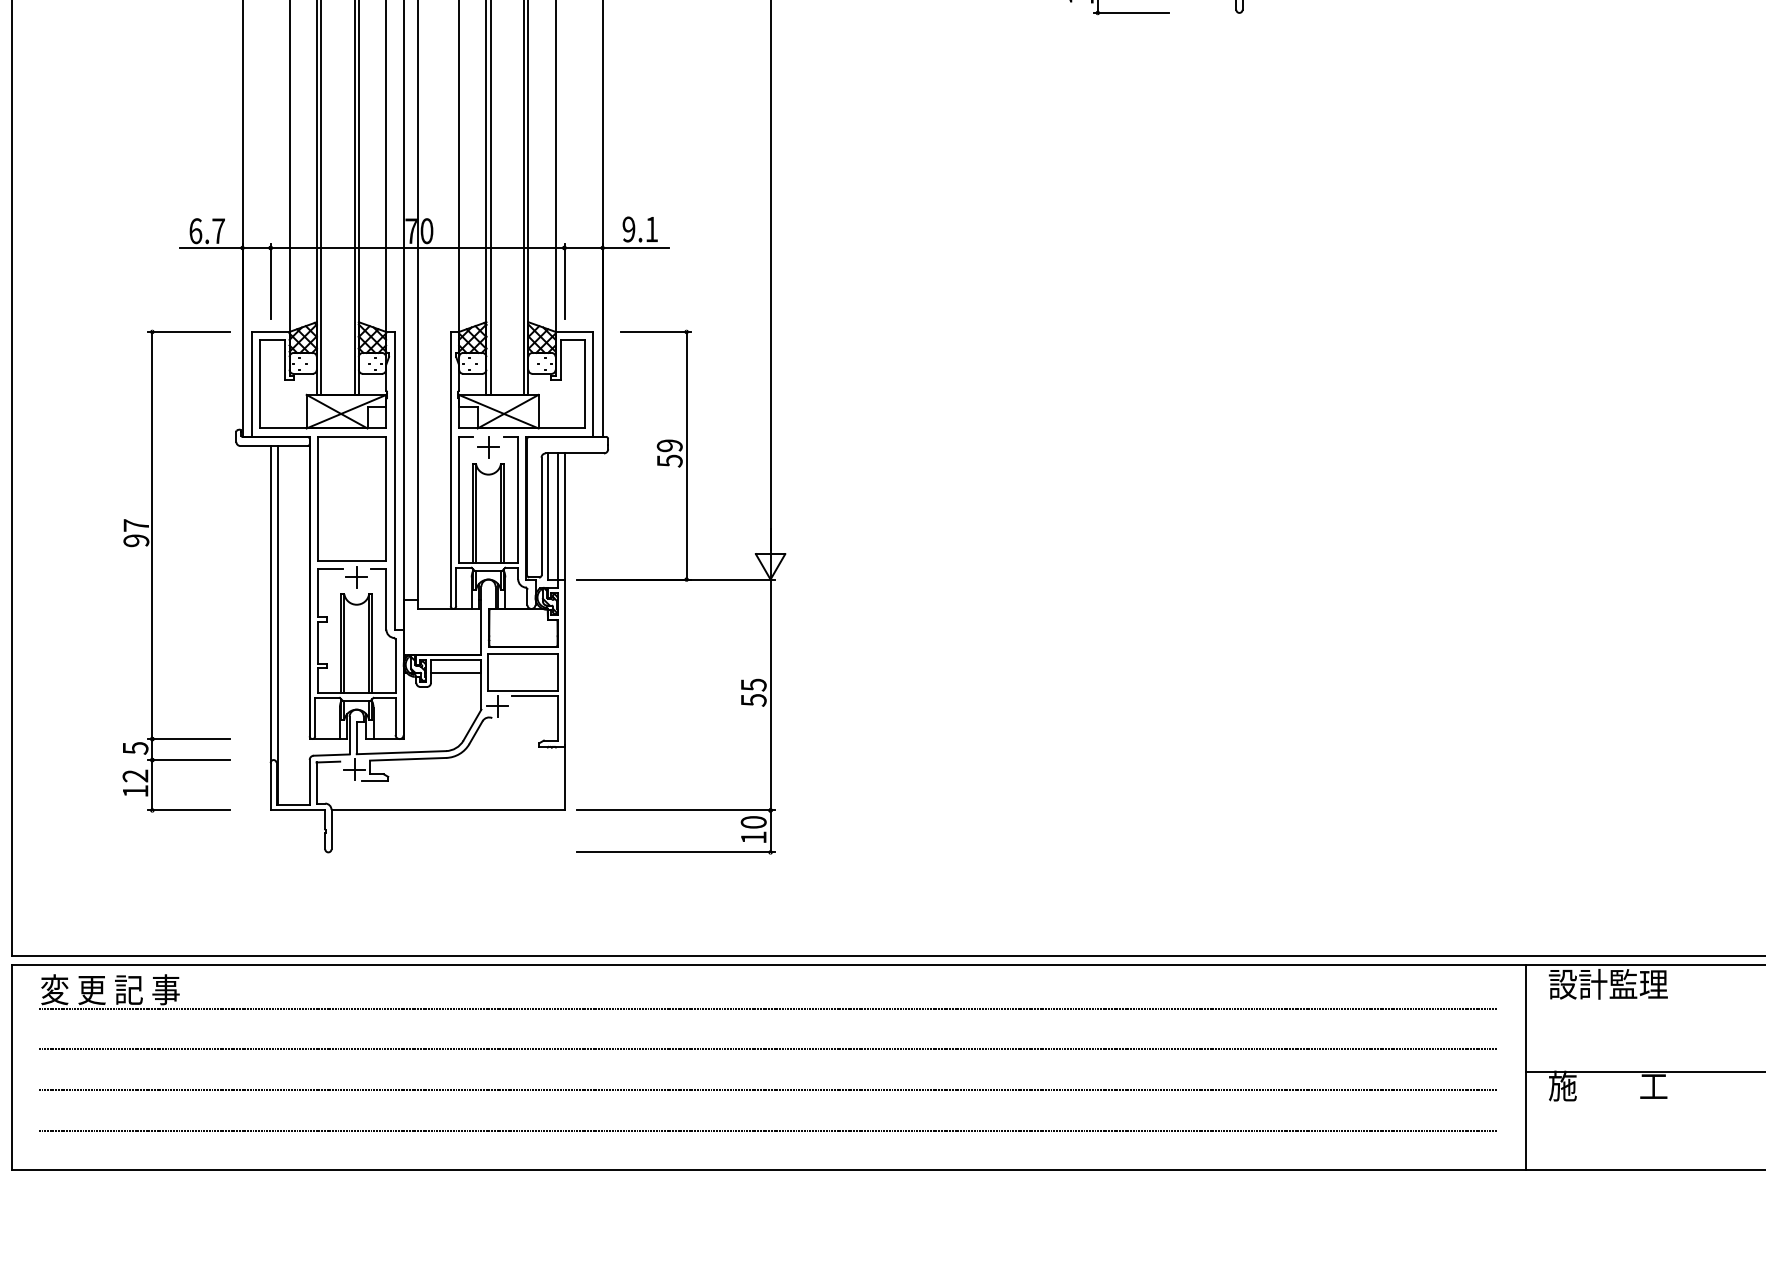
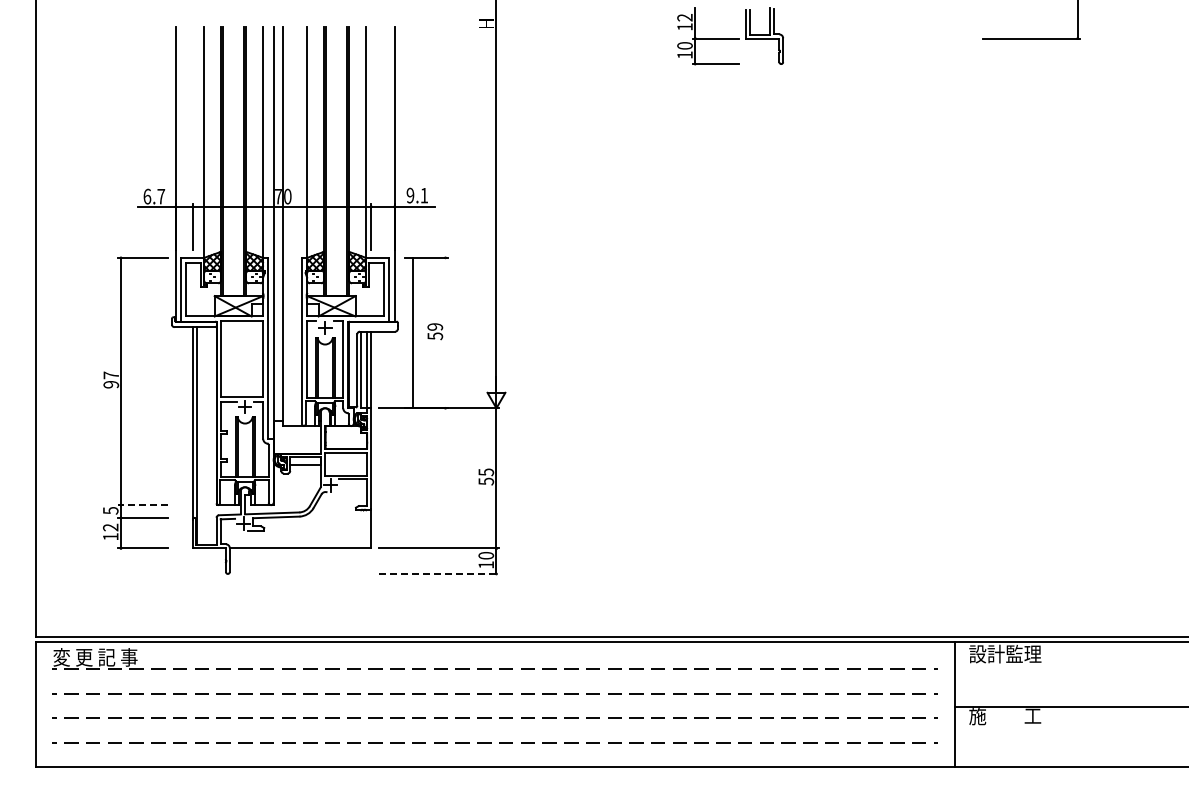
line: (686, 454) -> (412, 332), moved
line: (189, 739) -> (143, 505), solid -> dashed
line: (676, 851) -> (439, 573), solid -> dashed

